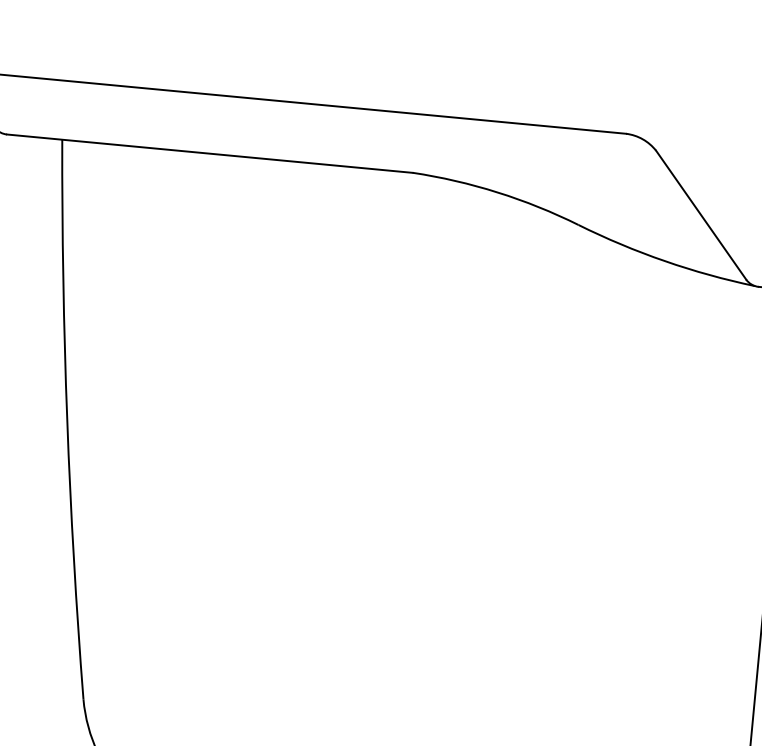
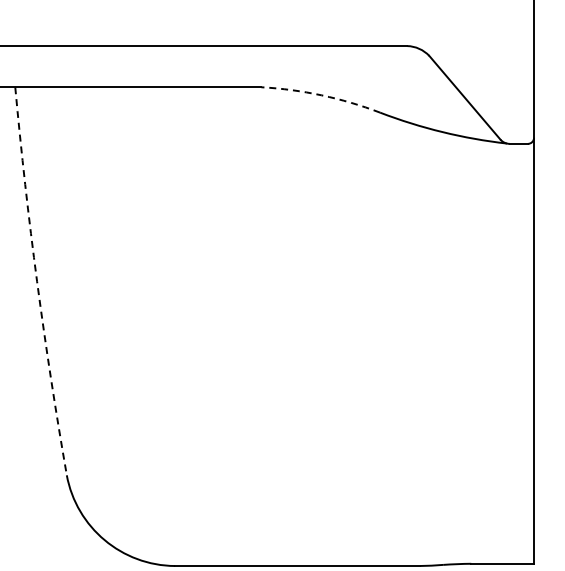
arc: (497, 192) -> (321, 95), solid -> dashed
arc: (67, 419) -> (37, 281), solid -> dashed

